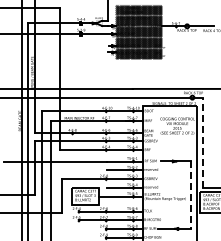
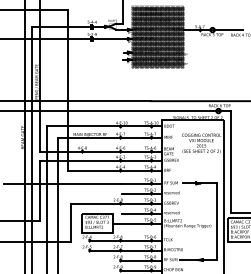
line: (203, 142) -> (231, 161), dashed -> solid
line: (191, 195) -> (217, 222), dashed -> solid

